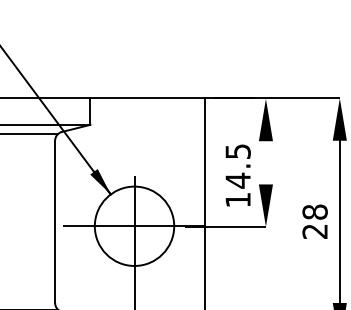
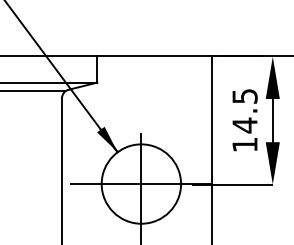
line: (265, 162) -> (272, 120), added
text: (237, 175) -> (244, 120), moved

